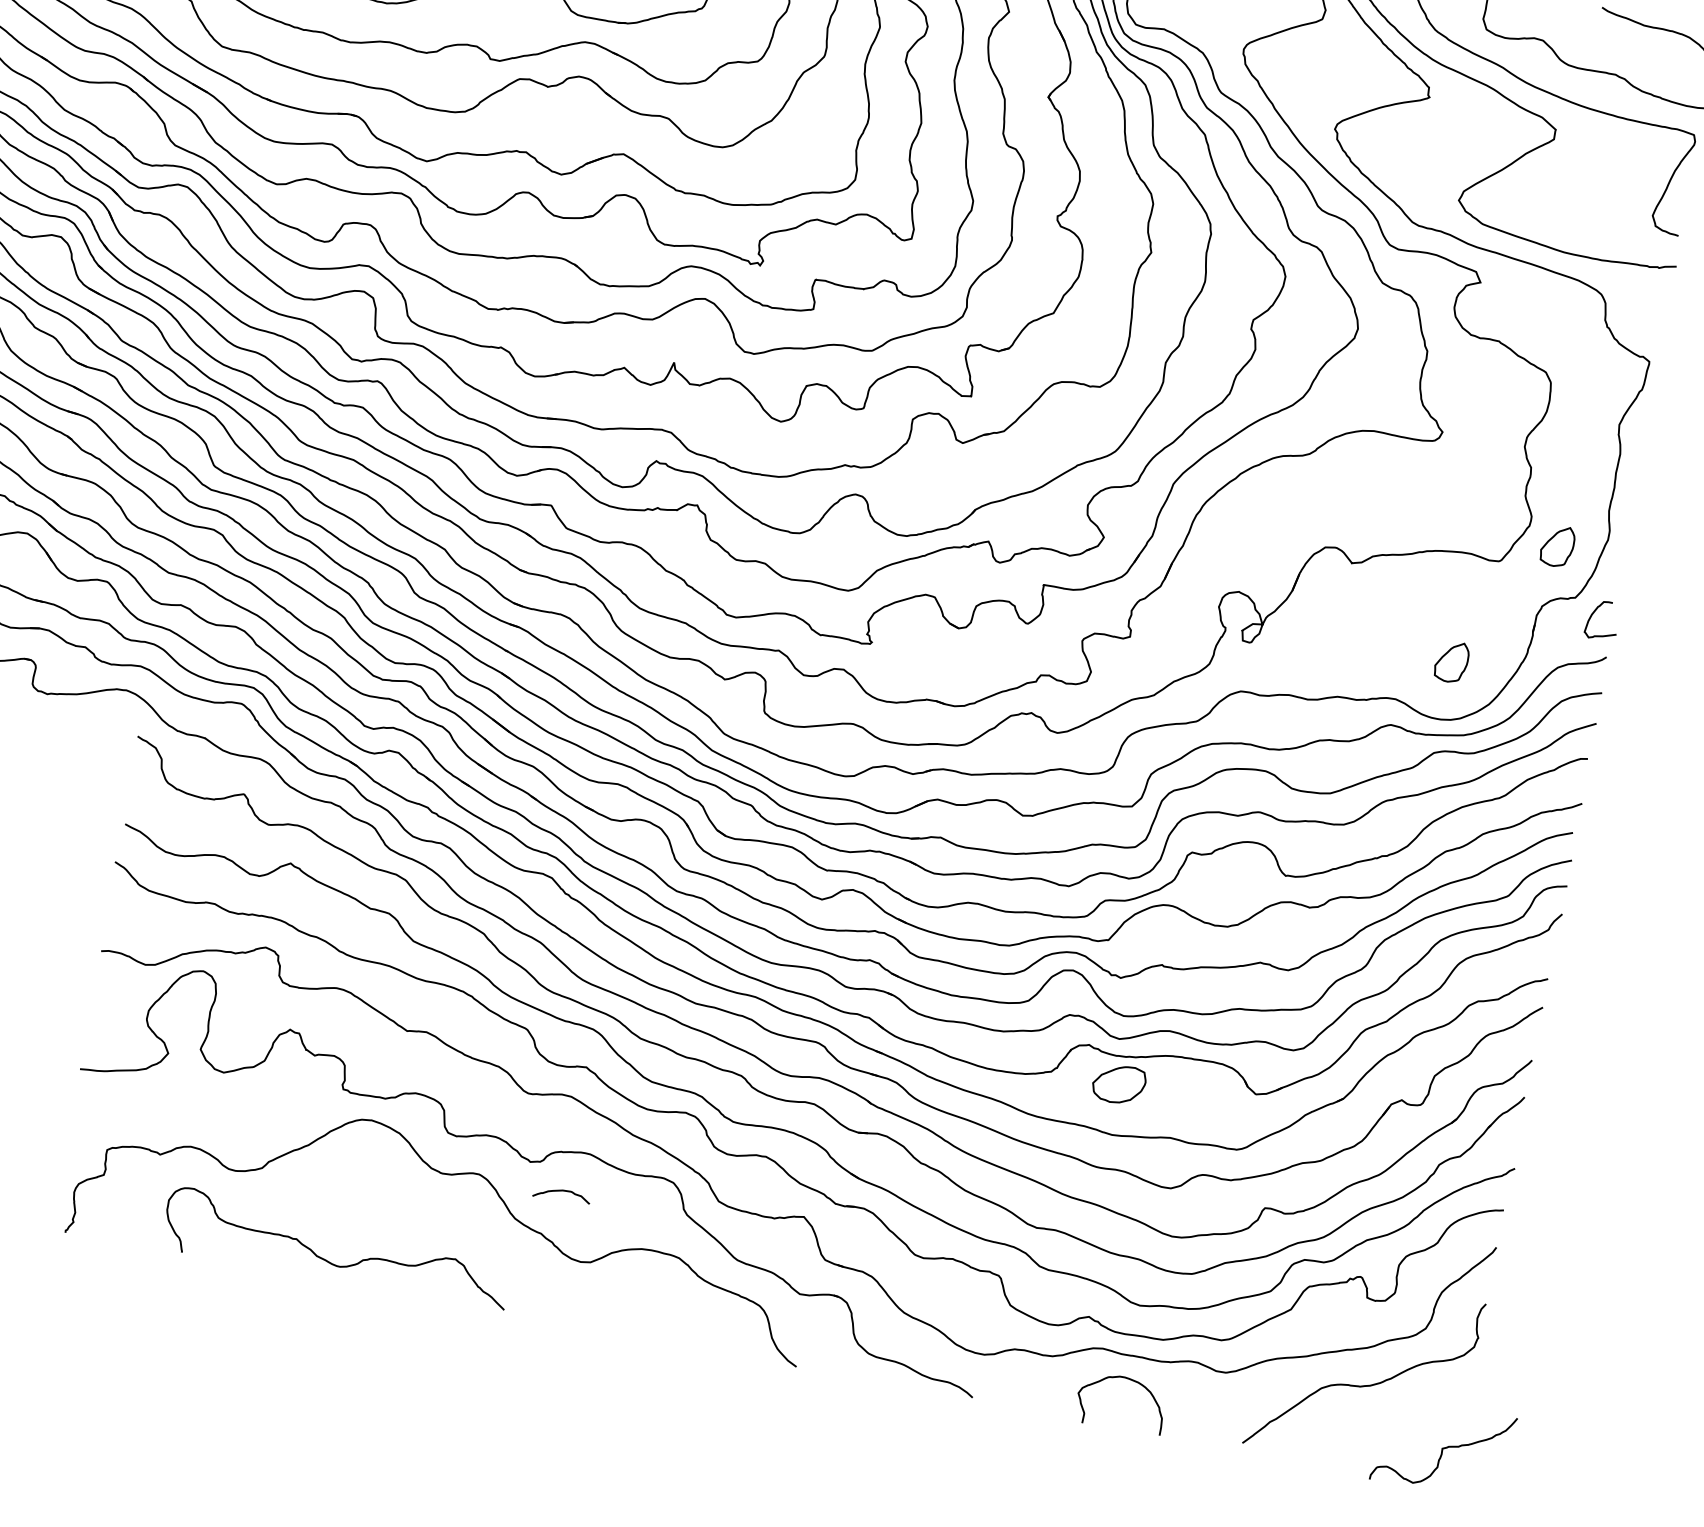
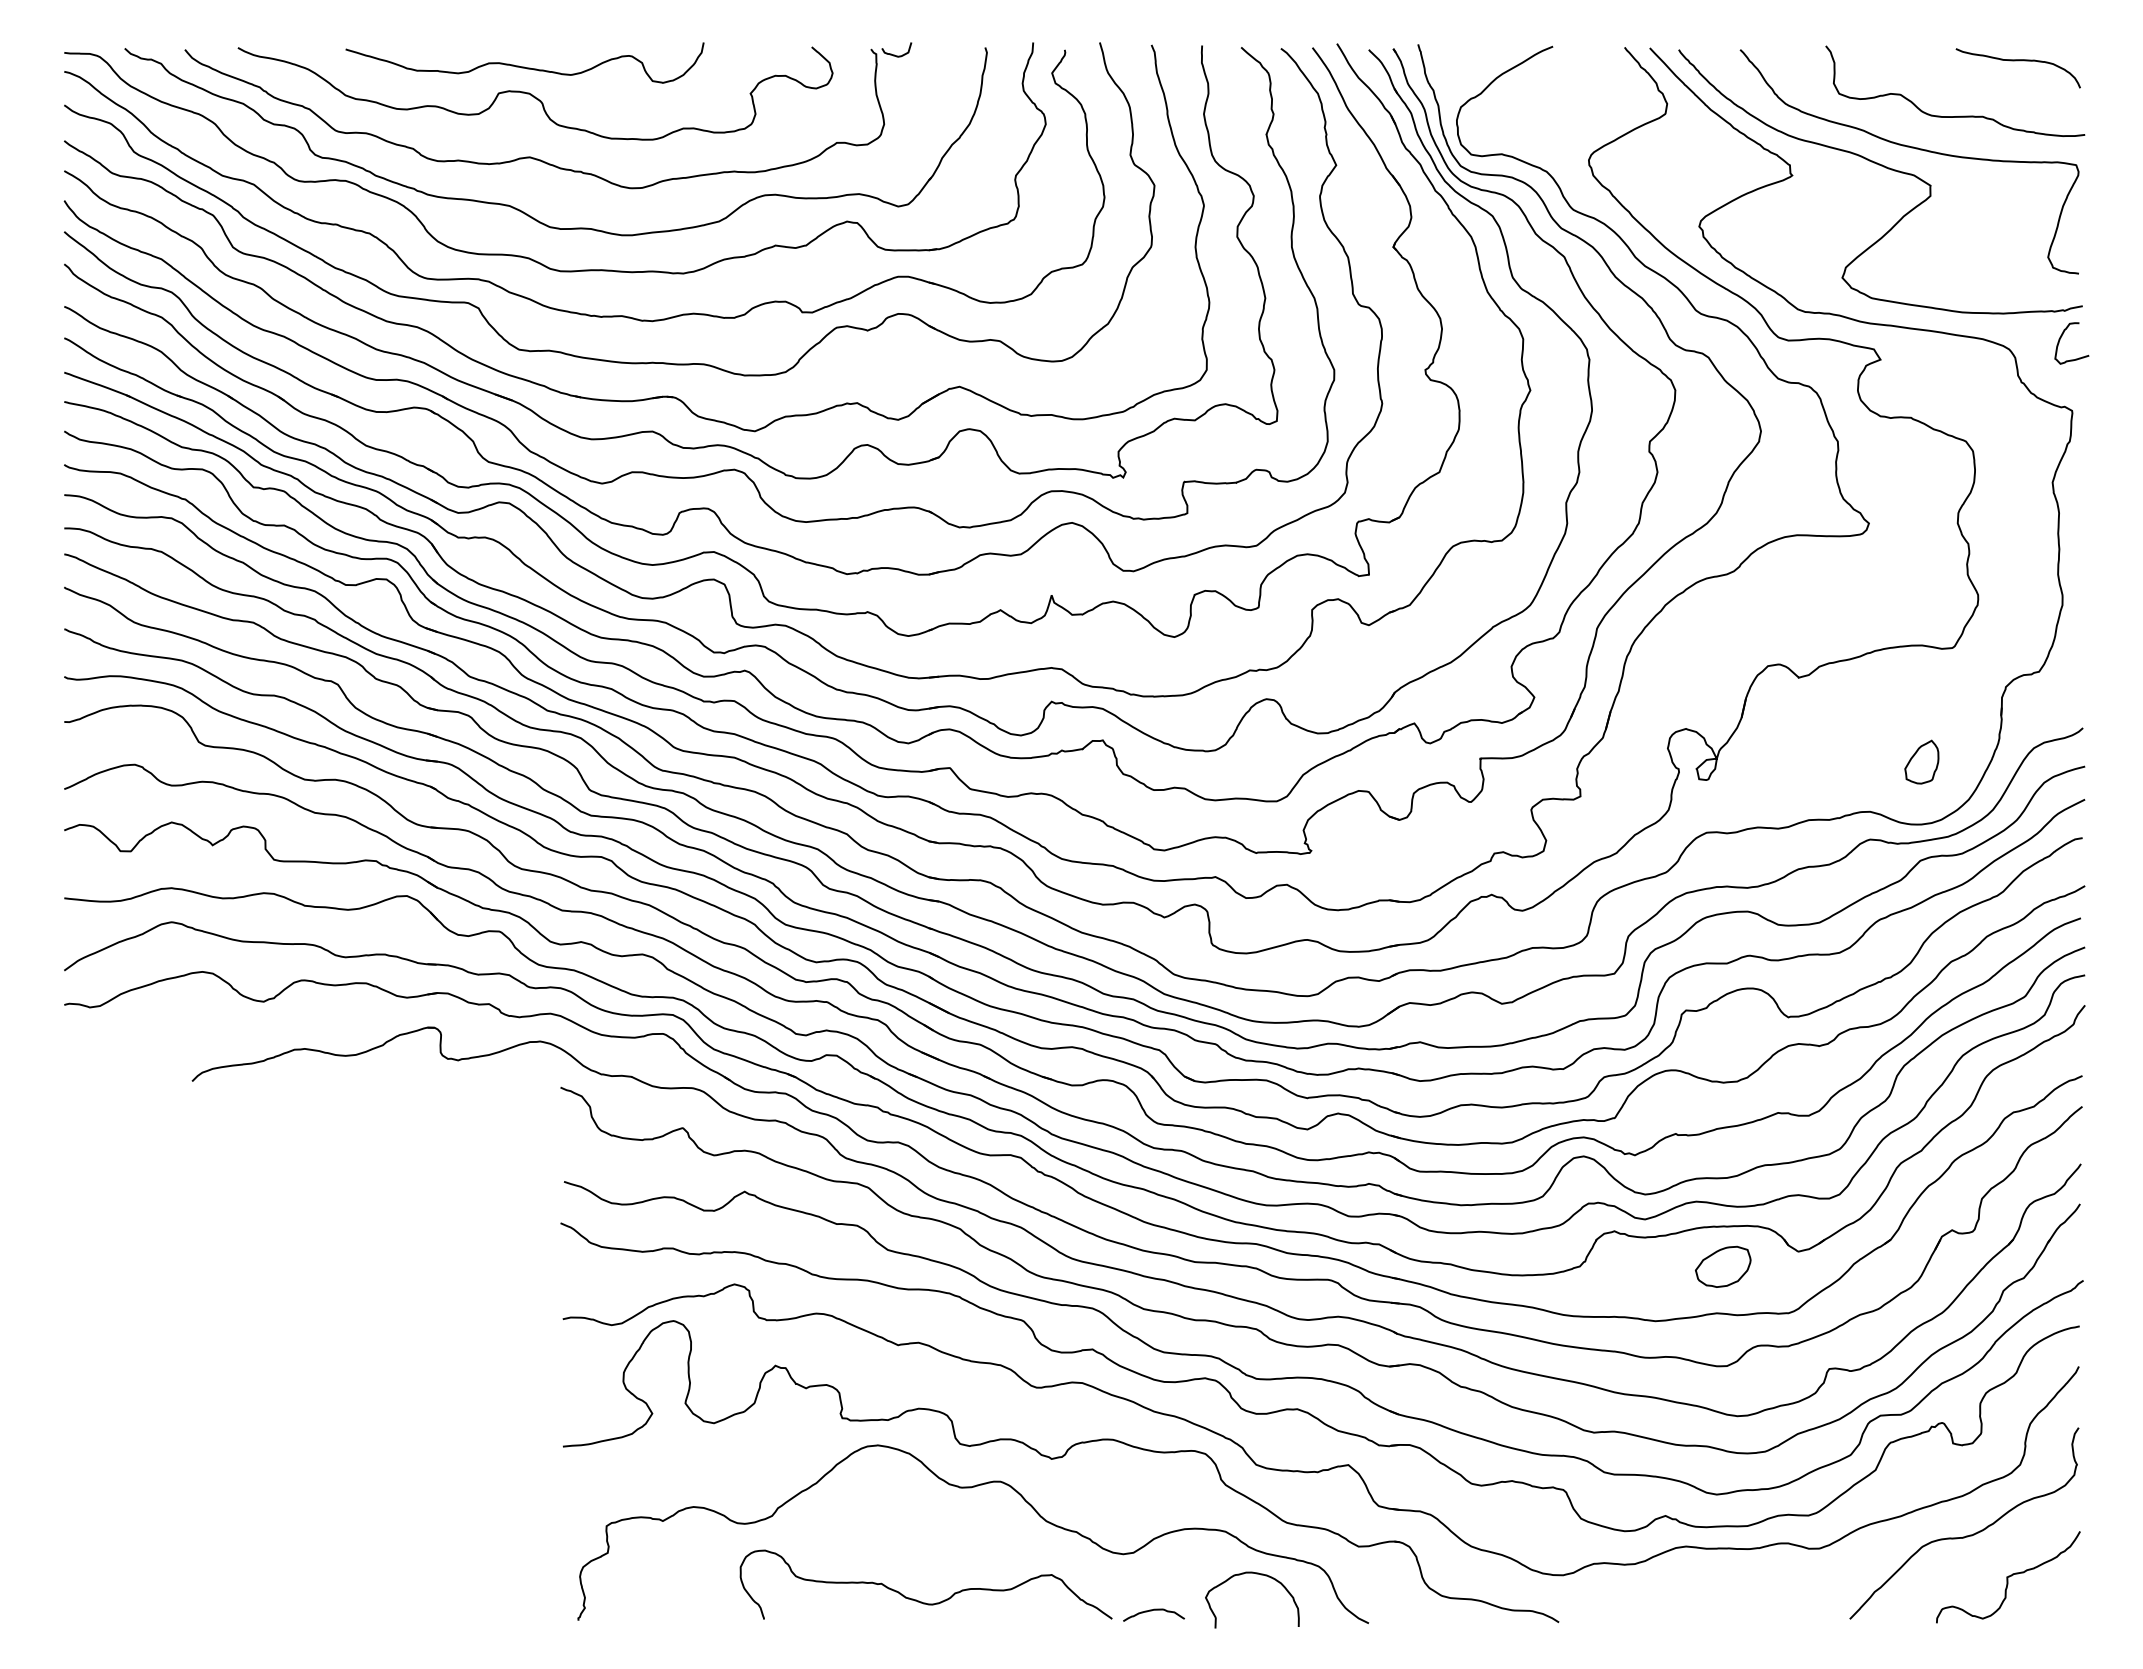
part: (1557, 545) -> (2010, 620), removed
curve: (1593, 614) -> (2061, 338), moved
part: (1119, 1084) -> (1723, 1266), moved
curve: (560, 1191) -> (1151, 1611), moved
curve: (328, 1260) -> (919, 1600), moved
curve: (1129, 1380) -> (1256, 1574), moved
curve: (1443, 1449) -> (2008, 1577), moved

